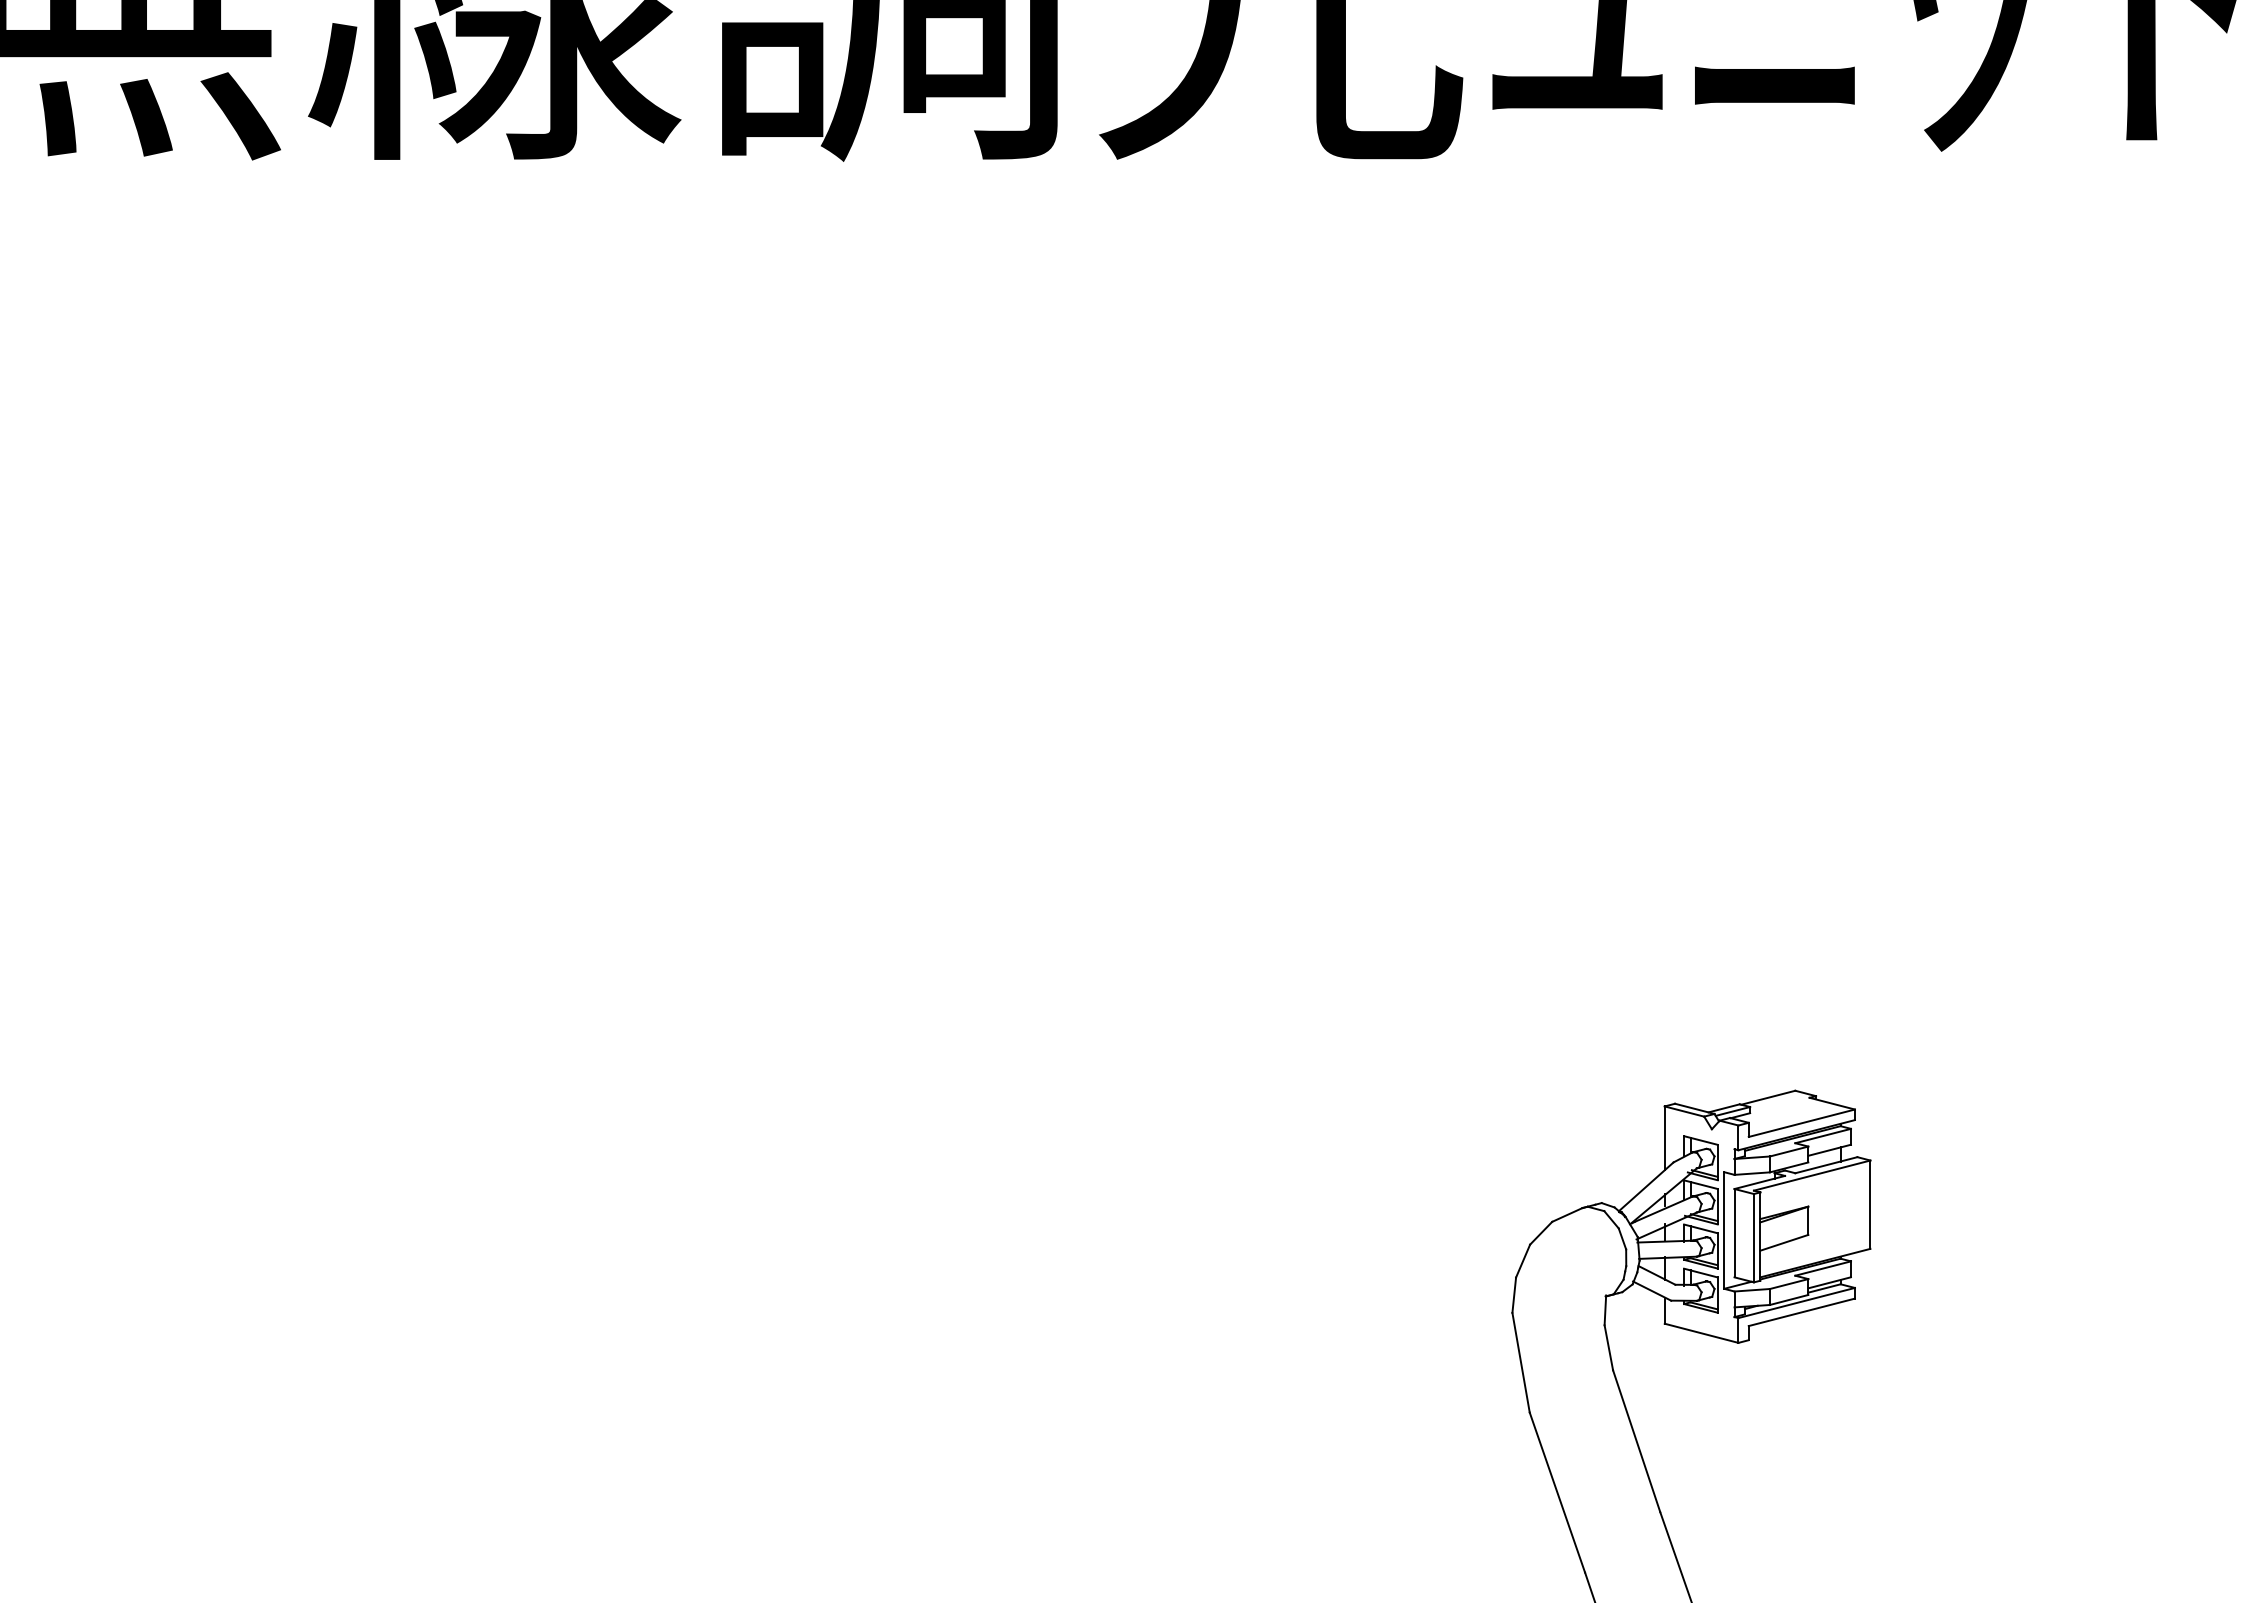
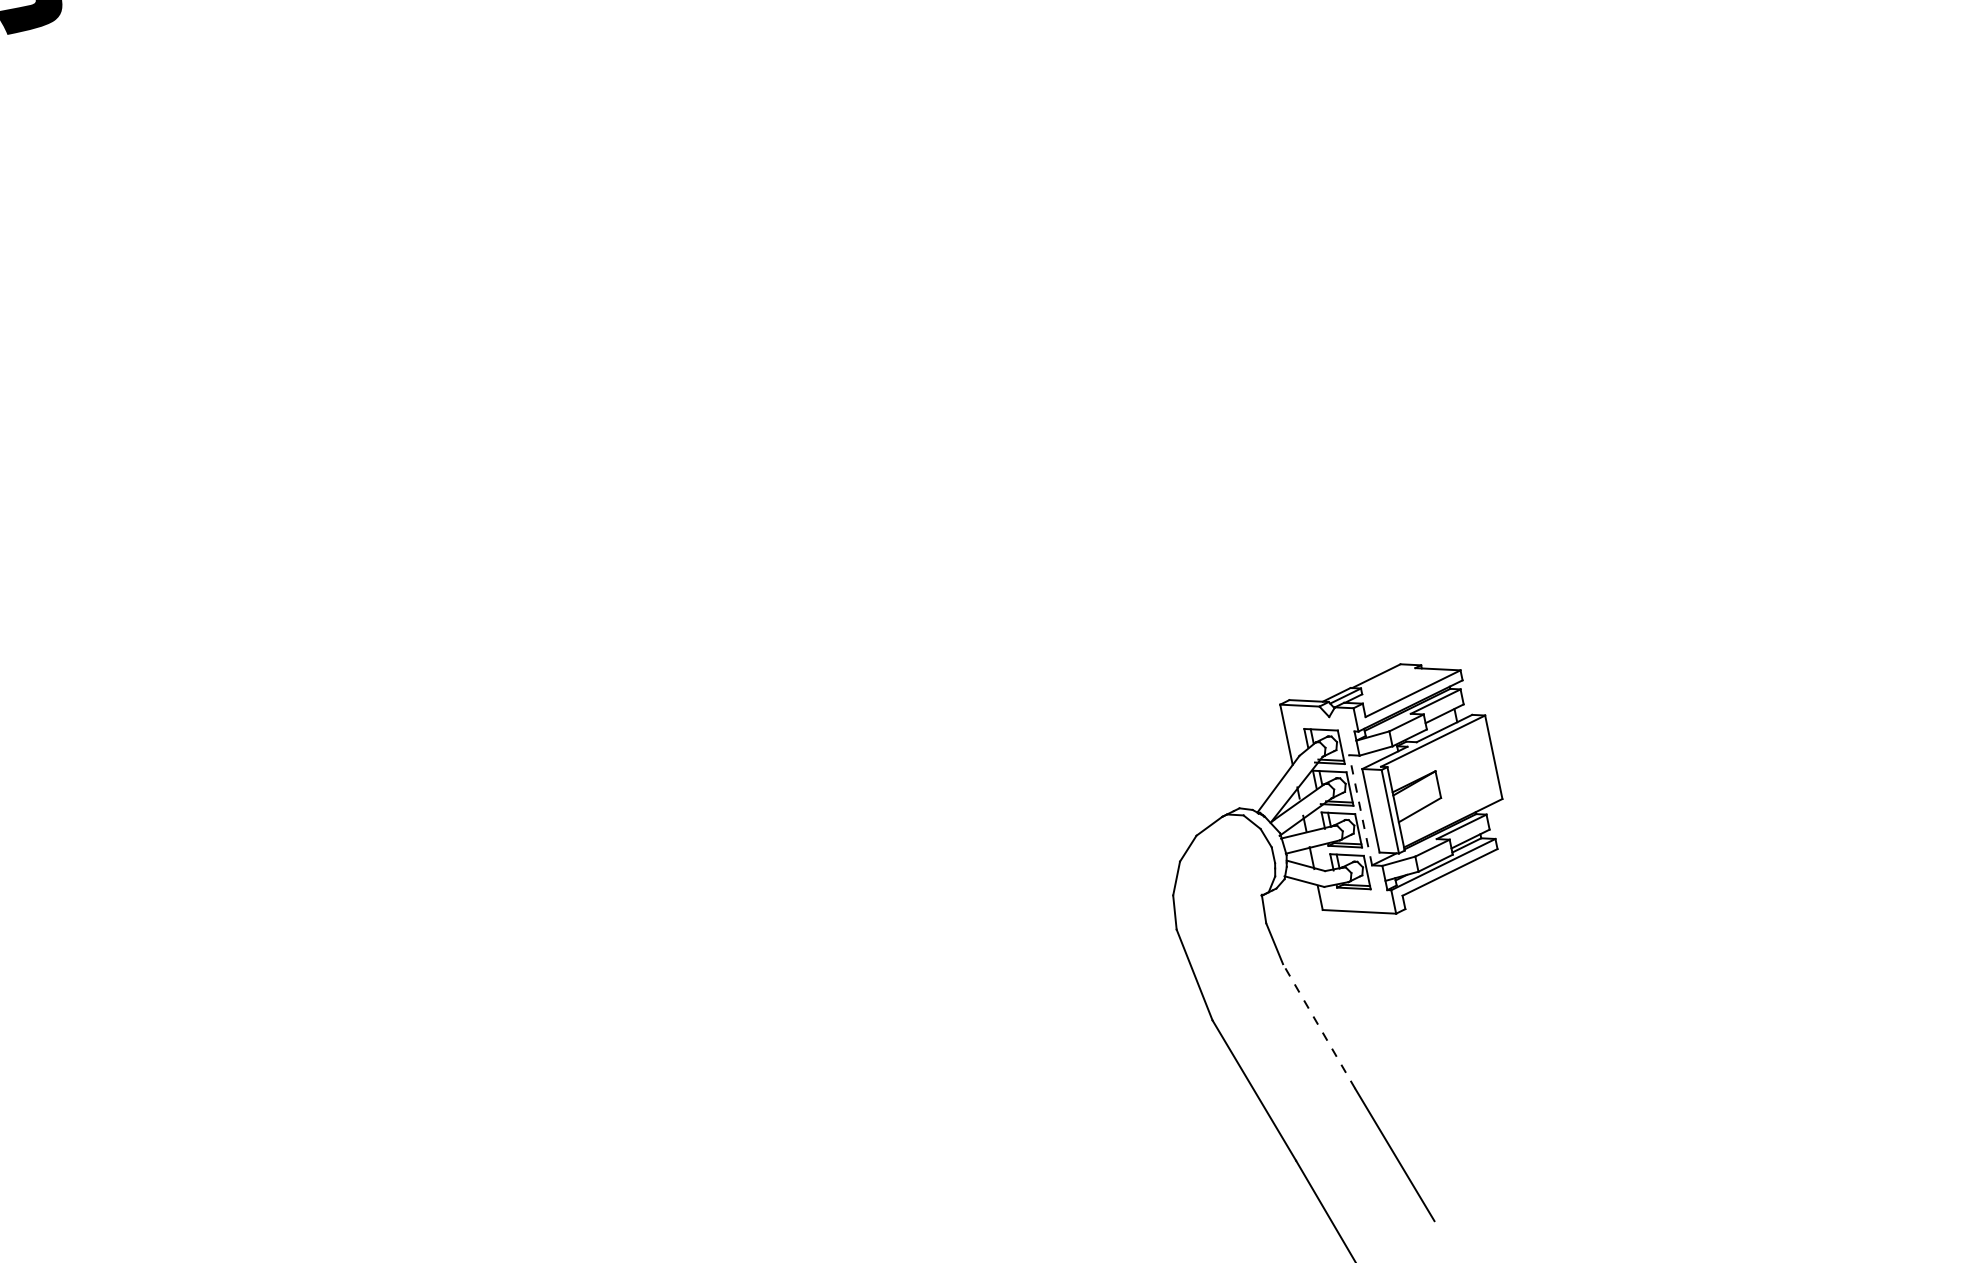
line: (1724, 1230) -> (1360, 810), solid -> dashed
line: (1636, 1441) -> (1319, 1026), solid -> dashed

